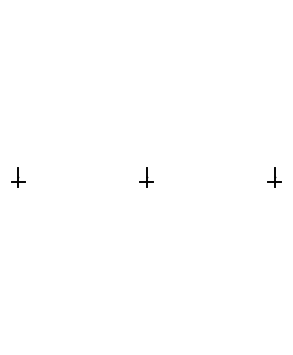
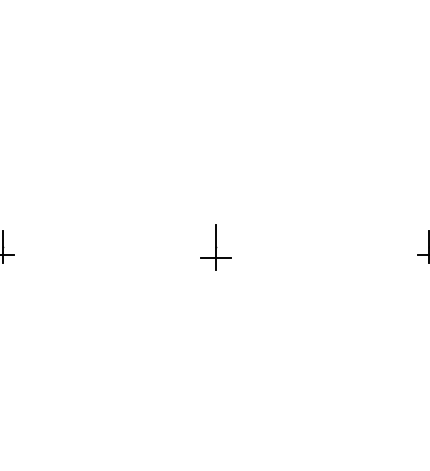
part: (146, 177) -> (215, 247), size x1.4

